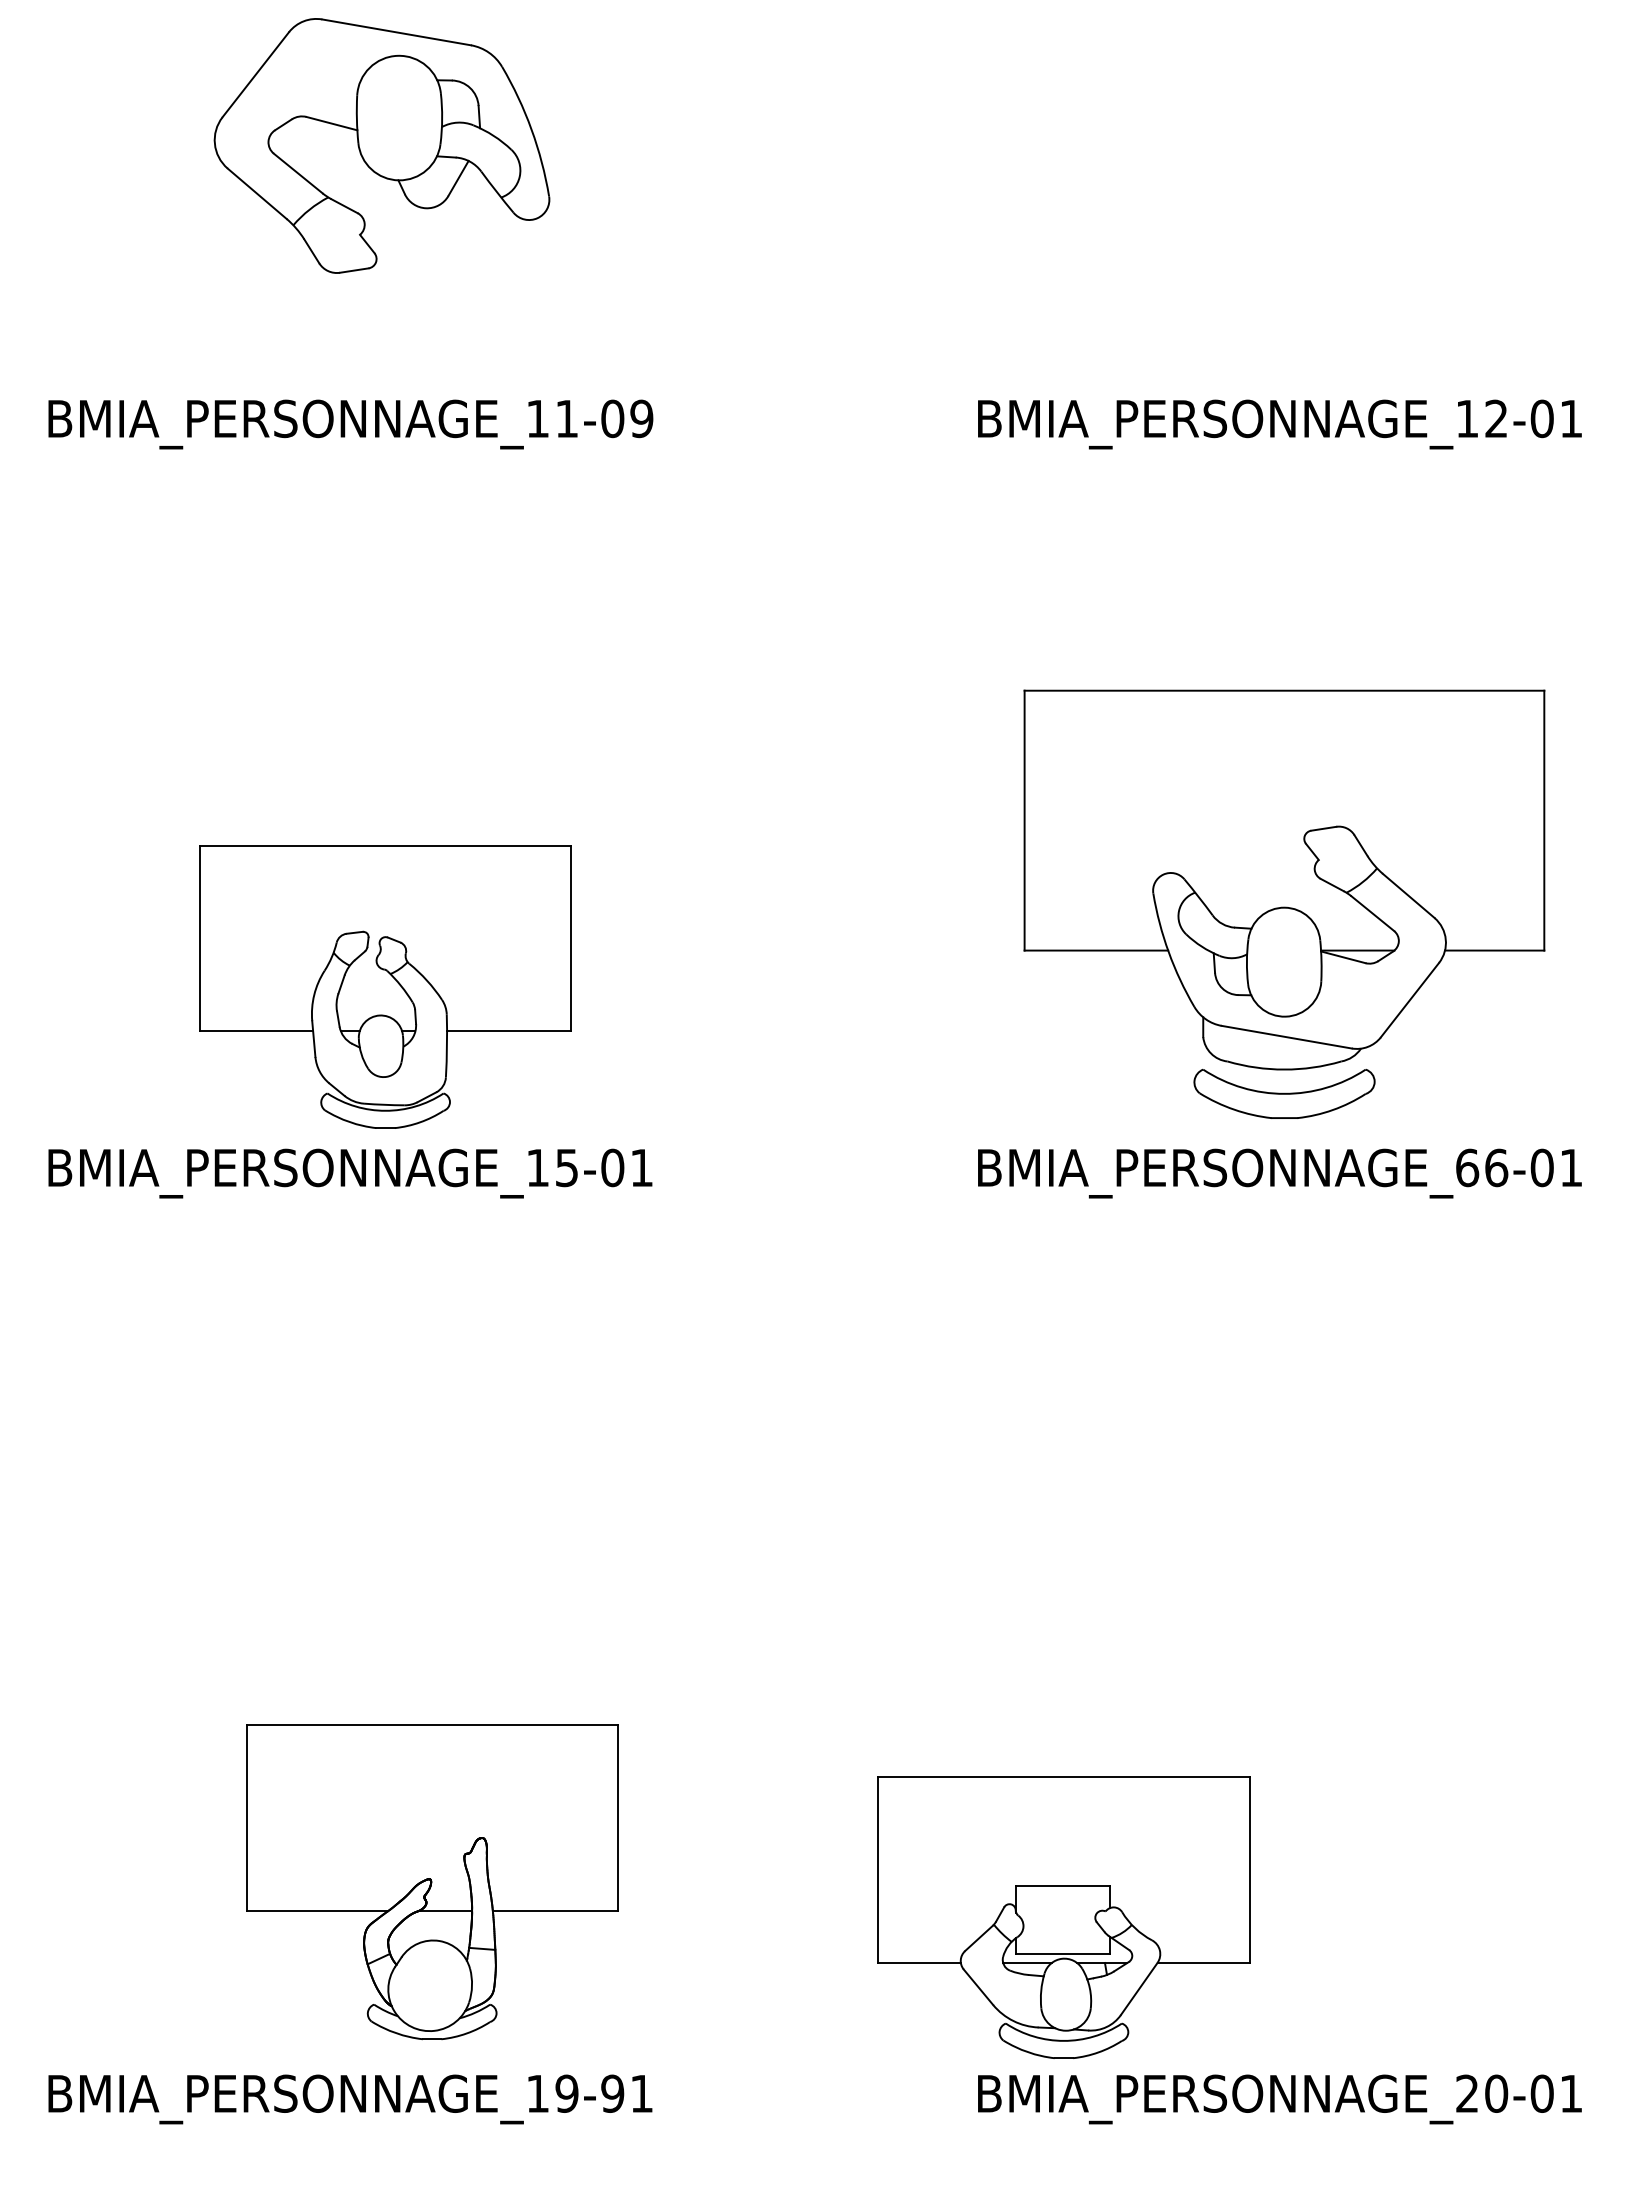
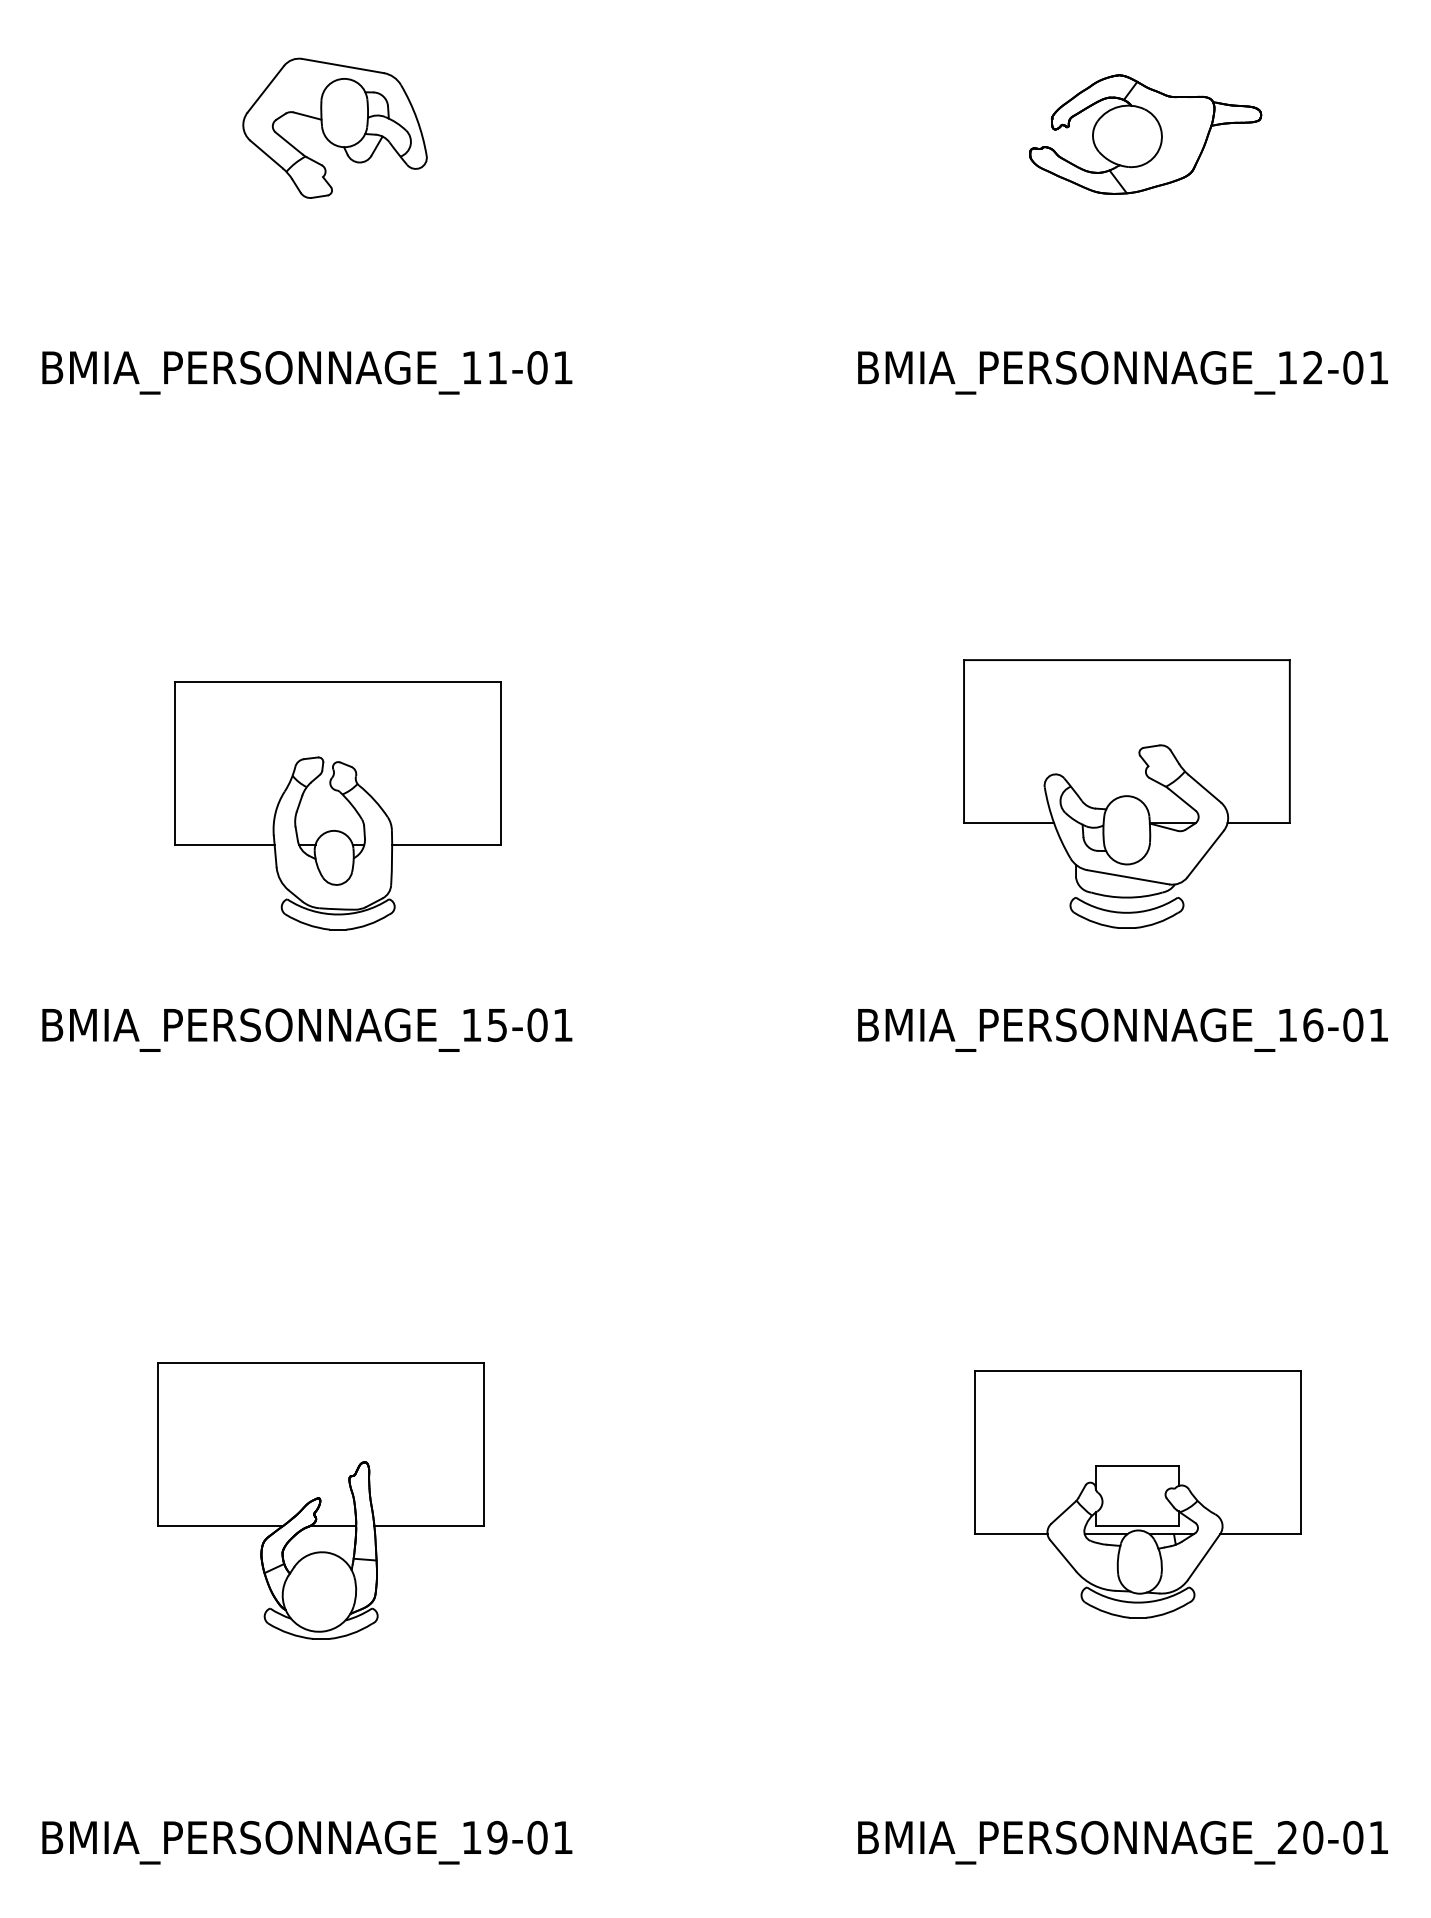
part: (381, 145) -> (334, 127), size x0.62
part: (1305, 152) -> (1145, 134), added
text: (641, 418) -> (562, 367), BMIA_PERSONNAGE_11-09 -> BMIA_PERSONNAGE_11-01
part: (1283, 904) -> (1126, 794), size x0.71
part: (385, 986) -> (338, 805), moved
text: (1467, 1167) -> (1287, 1024), BMIA_PERSONNAGE_66-01 -> BMIA_PERSONNAGE_16-01
part: (432, 1882) -> (321, 1501), moved
part: (1063, 1917) -> (1137, 1494), moved
text: (612, 2093) -> (537, 1837), BMIA_PERSONNAGE_19-91 -> BMIA_PERSONNAGE_19-01

